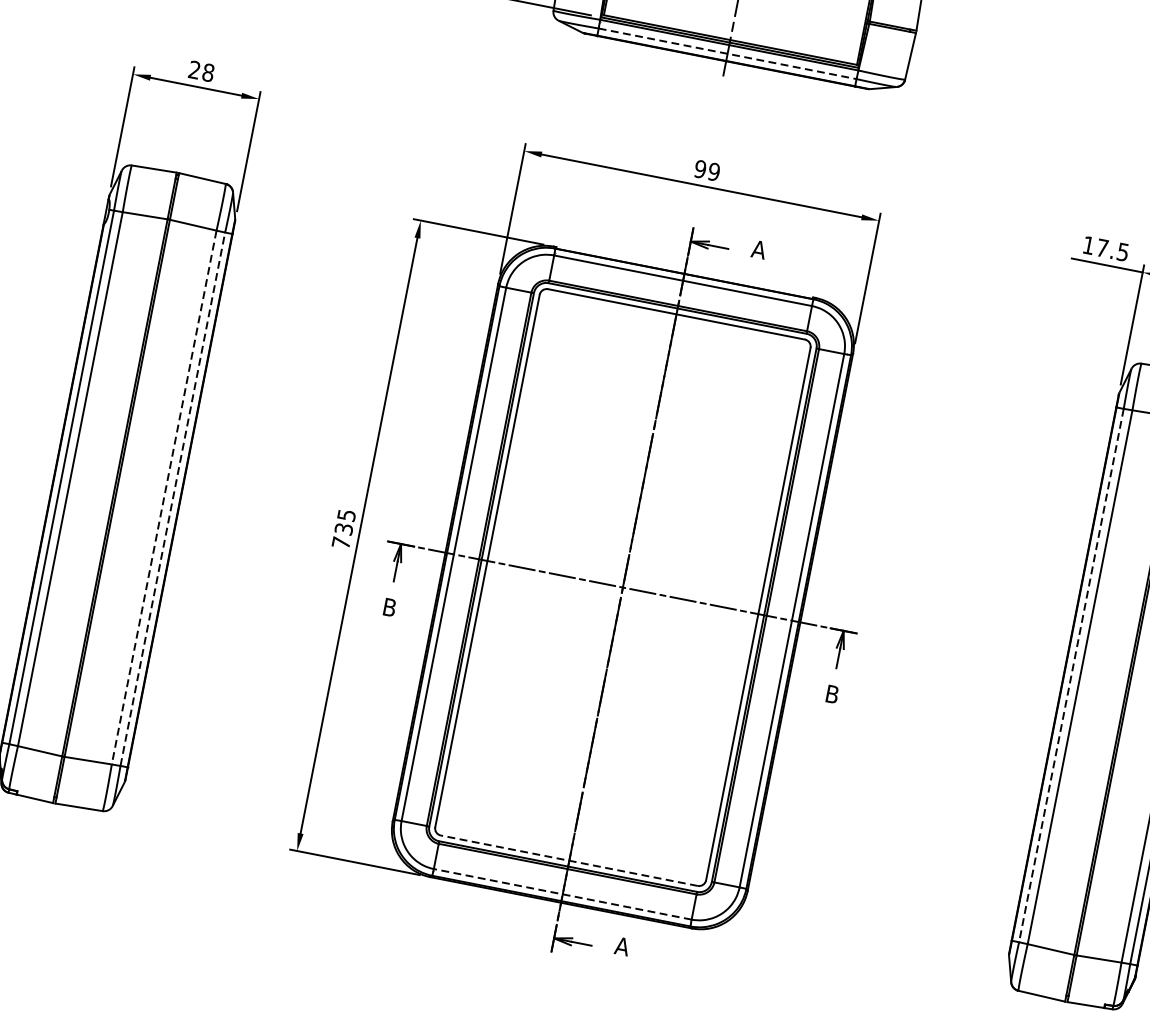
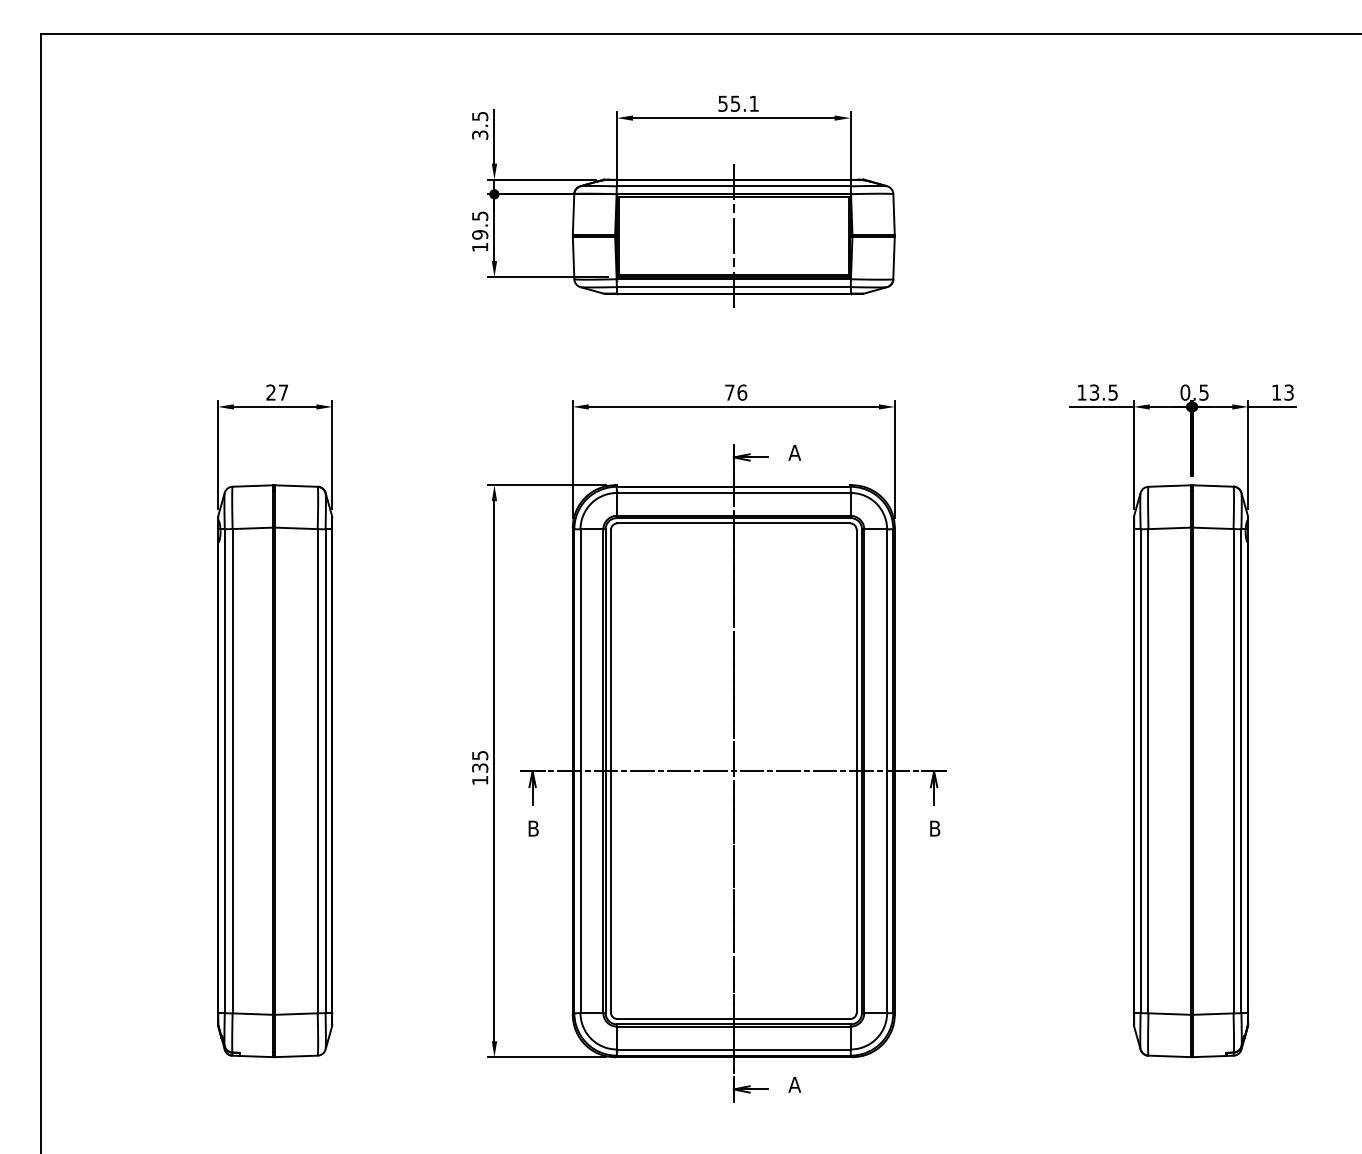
line: (727, 54) -> (733, 287), dashed -> solid
text: (208, 72) -> (283, 392), 28 -> 27
text: (707, 170) -> (736, 392), 99 -> 76
text: (1102, 248) -> (1094, 392), 17.5 -> 13.5
line: (163, 497) -> (317, 771), dashed -> solid
line: (172, 499) -> (325, 771), dashed -> solid
text: (341, 542) -> (480, 780), 735 -> 135
line: (1071, 675) -> (1140, 771), dashed -> solid
line: (568, 861) -> (733, 1019), dashed -> solid
line: (562, 894) -> (733, 1049), dashed -> solid

